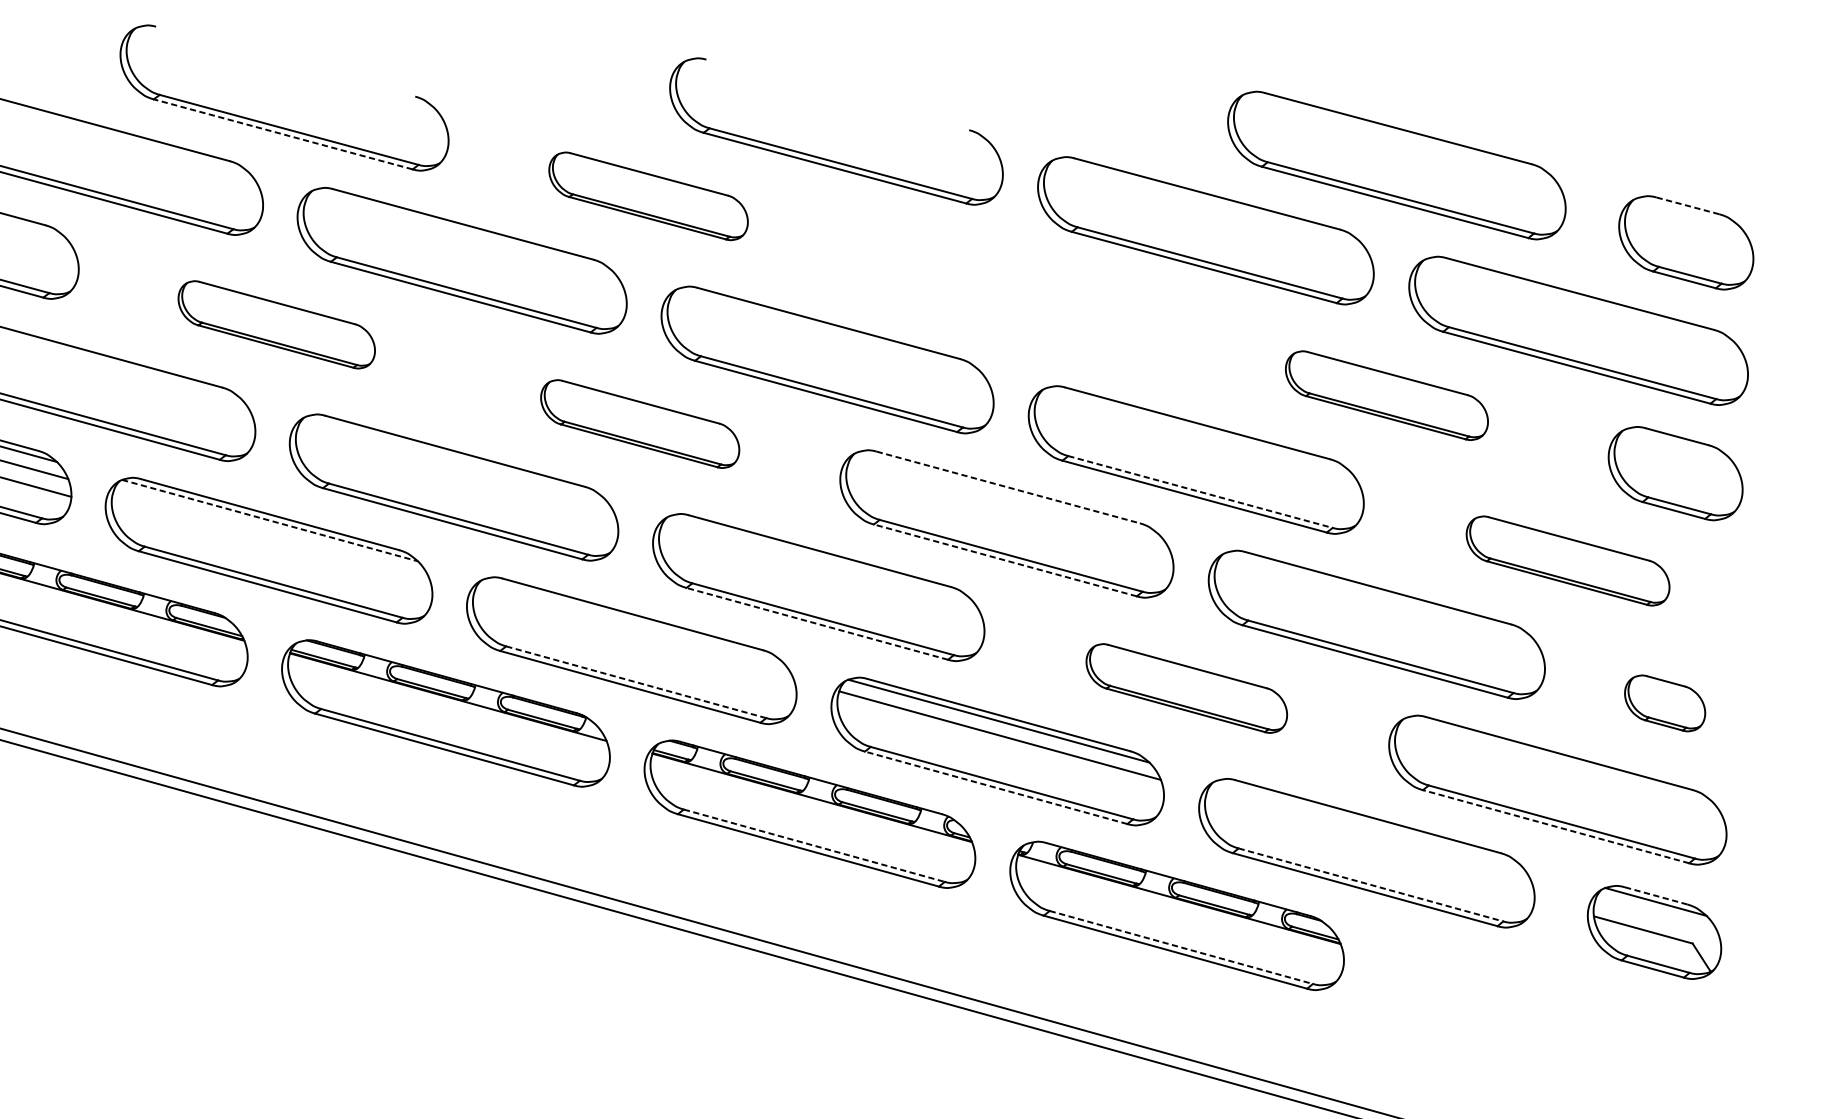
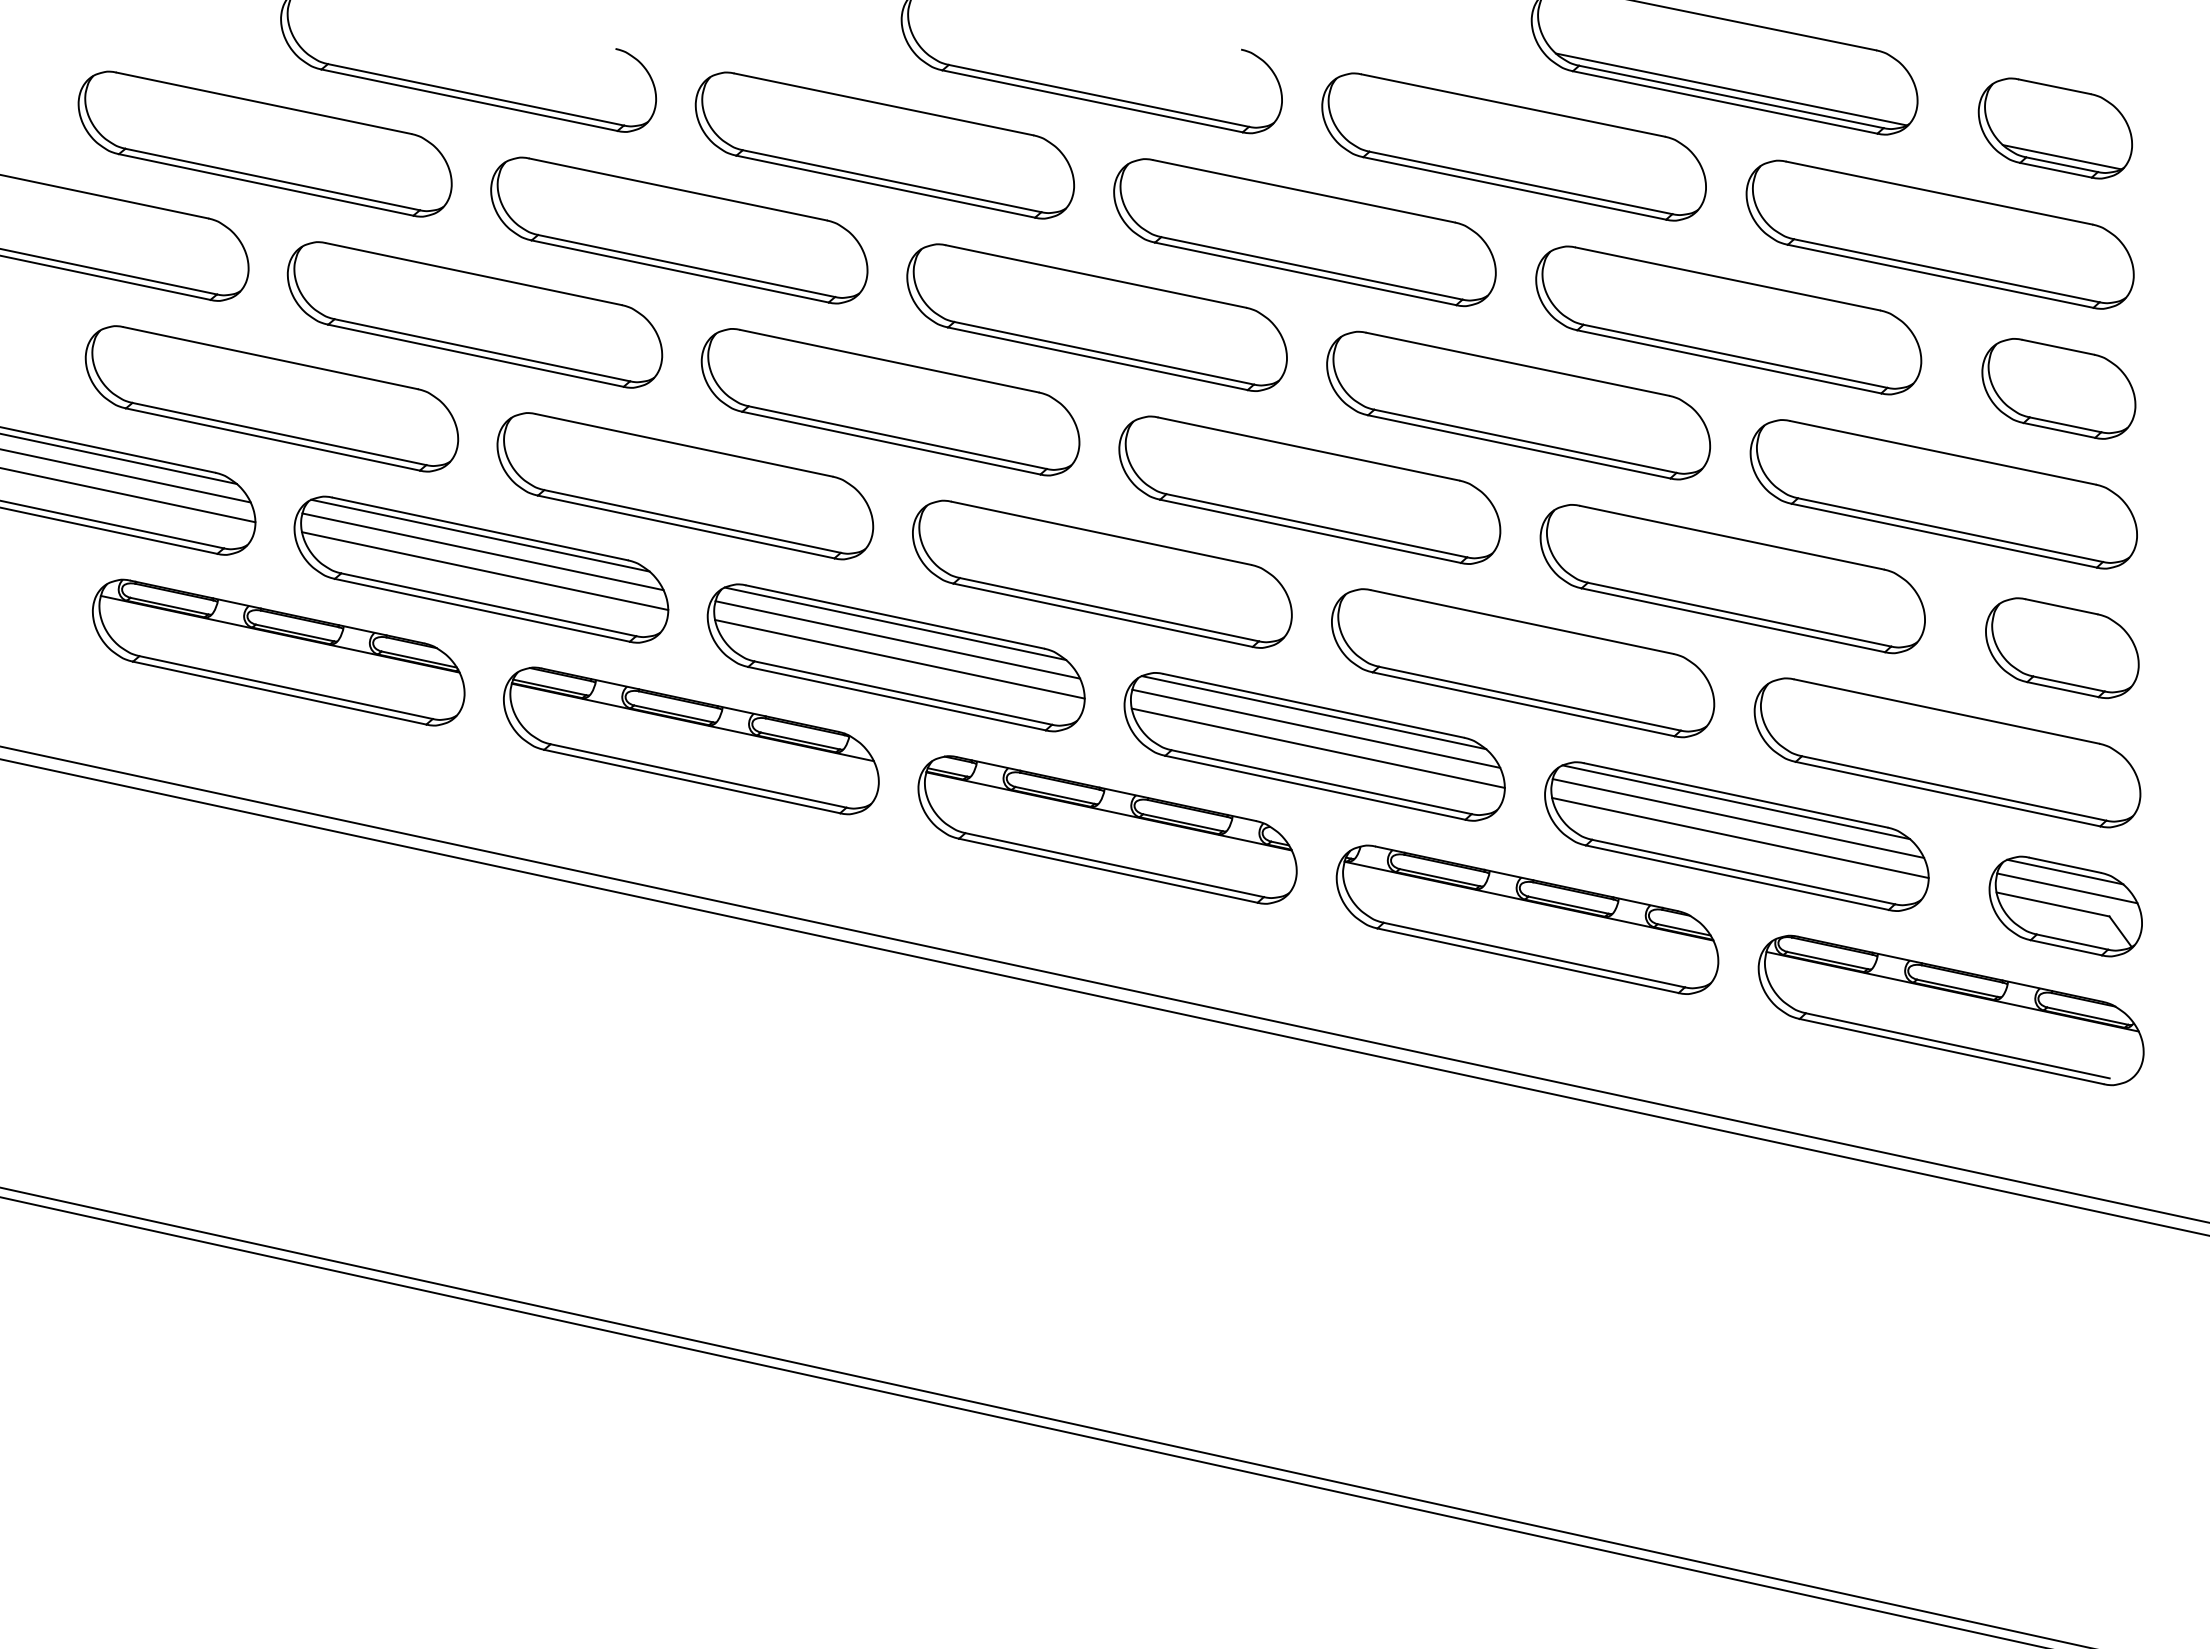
line: (283, 134) -> (469, 100), dashed -> solid
line: (1400, 191) -> (1730, 89), added
part: (648, 196) -> (884, 145), size x1.67
line: (1687, 205) -> (2054, 86), dashed -> solid
line: (1690, 268) -> (2061, 157), added
part: (1015, 295) -> (1304, 232), added
part: (276, 324) -> (474, 314), size x1.67
part: (1386, 395) -> (1728, 320), size x1.67
part: (640, 424) -> (890, 402), size x1.67
line: (1007, 487) -> (1308, 449), dashed -> solid
line: (1201, 492) -> (1526, 441), dashed -> solid
line: (270, 520) -> (480, 535), dashed -> solid
line: (270, 534) -> (482, 551), added
line: (272, 552) -> (485, 571), added
line: (1005, 560) -> (1310, 531), dashed -> solid
part: (1567, 561) -> (1943, 494), size x1.67
line: (632, 620) -> (895, 623), added
line: (817, 624) -> (1103, 615), dashed -> solid
line: (633, 634) -> (897, 639), added
line: (634, 651) -> (899, 658), added
line: (636, 682) -> (903, 693), dashed -> solid
part: (1187, 688) -> (1523, 663), size x1.67
part: (1665, 702) -> (2062, 647), size x1.67
line: (1000, 752) -> (1317, 747), added
line: (995, 787) -> (1314, 787), dashed -> solid
line: (1367, 822) -> (1735, 802), added
line: (1555, 827) -> (1947, 794), dashed -> solid
line: (1369, 837) -> (1738, 818), added
line: (814, 846) -> (1114, 865), dashed -> solid
line: (1370, 854) -> (1740, 837), added
line: (1370, 885) -> (1743, 872), dashed -> solid
line: (1656, 896) -> (2065, 865), dashed -> solid
line: (1656, 916) -> (2067, 888), added
line: (1181, 947) -> (1534, 955), dashed -> solid
part: (1546, 1018) -> (1950, 1010), added

